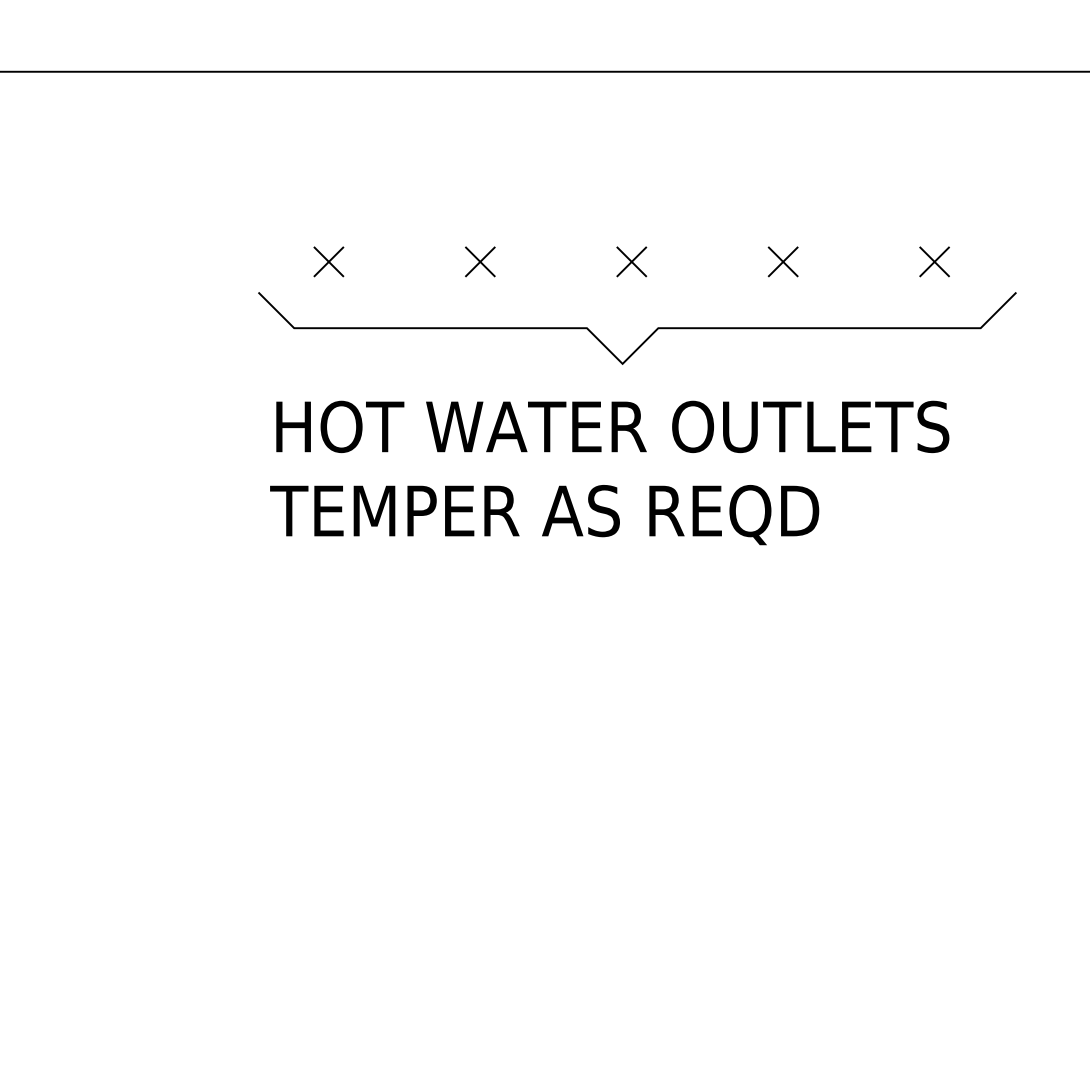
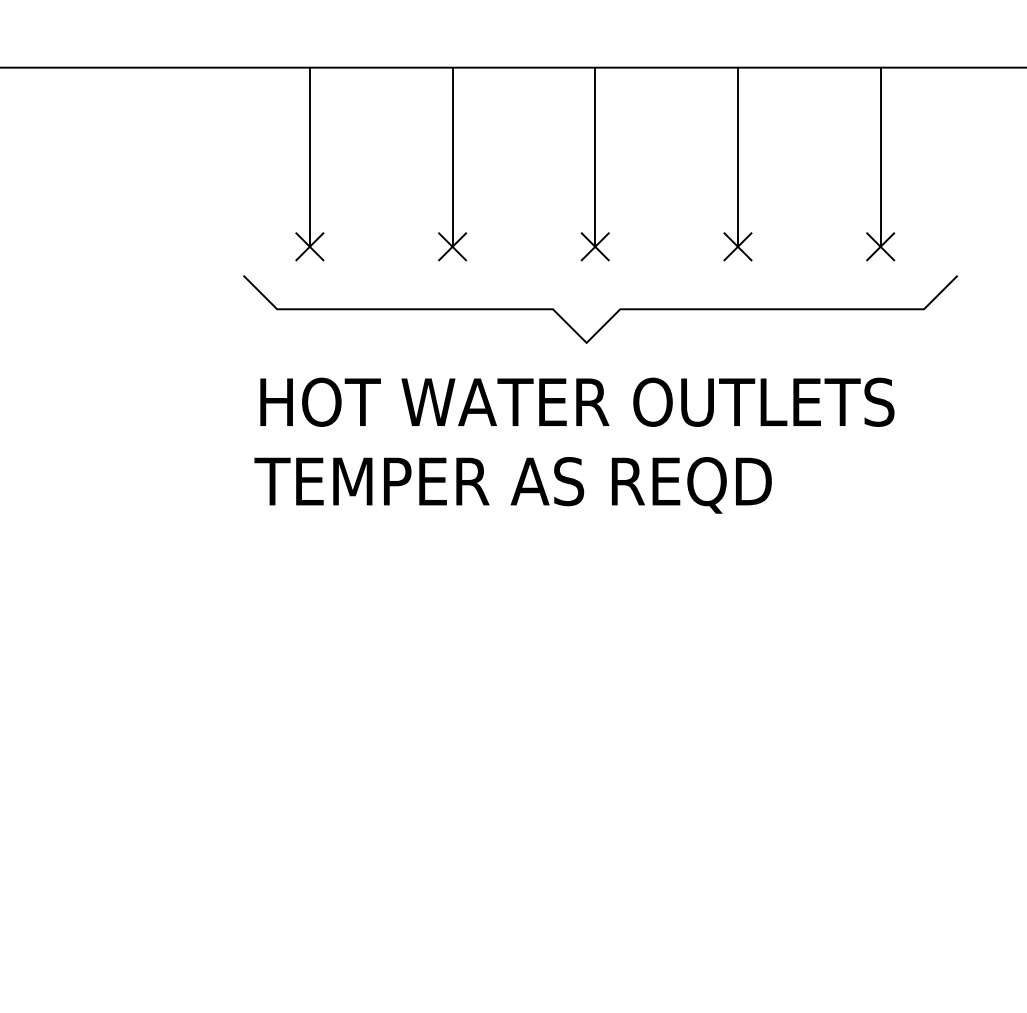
line: (328, 166) -> (309, 156), added
line: (480, 166) -> (452, 156), added
line: (632, 166) -> (595, 156), added
line: (782, 166) -> (737, 156), added
line: (934, 166) -> (880, 156), added

